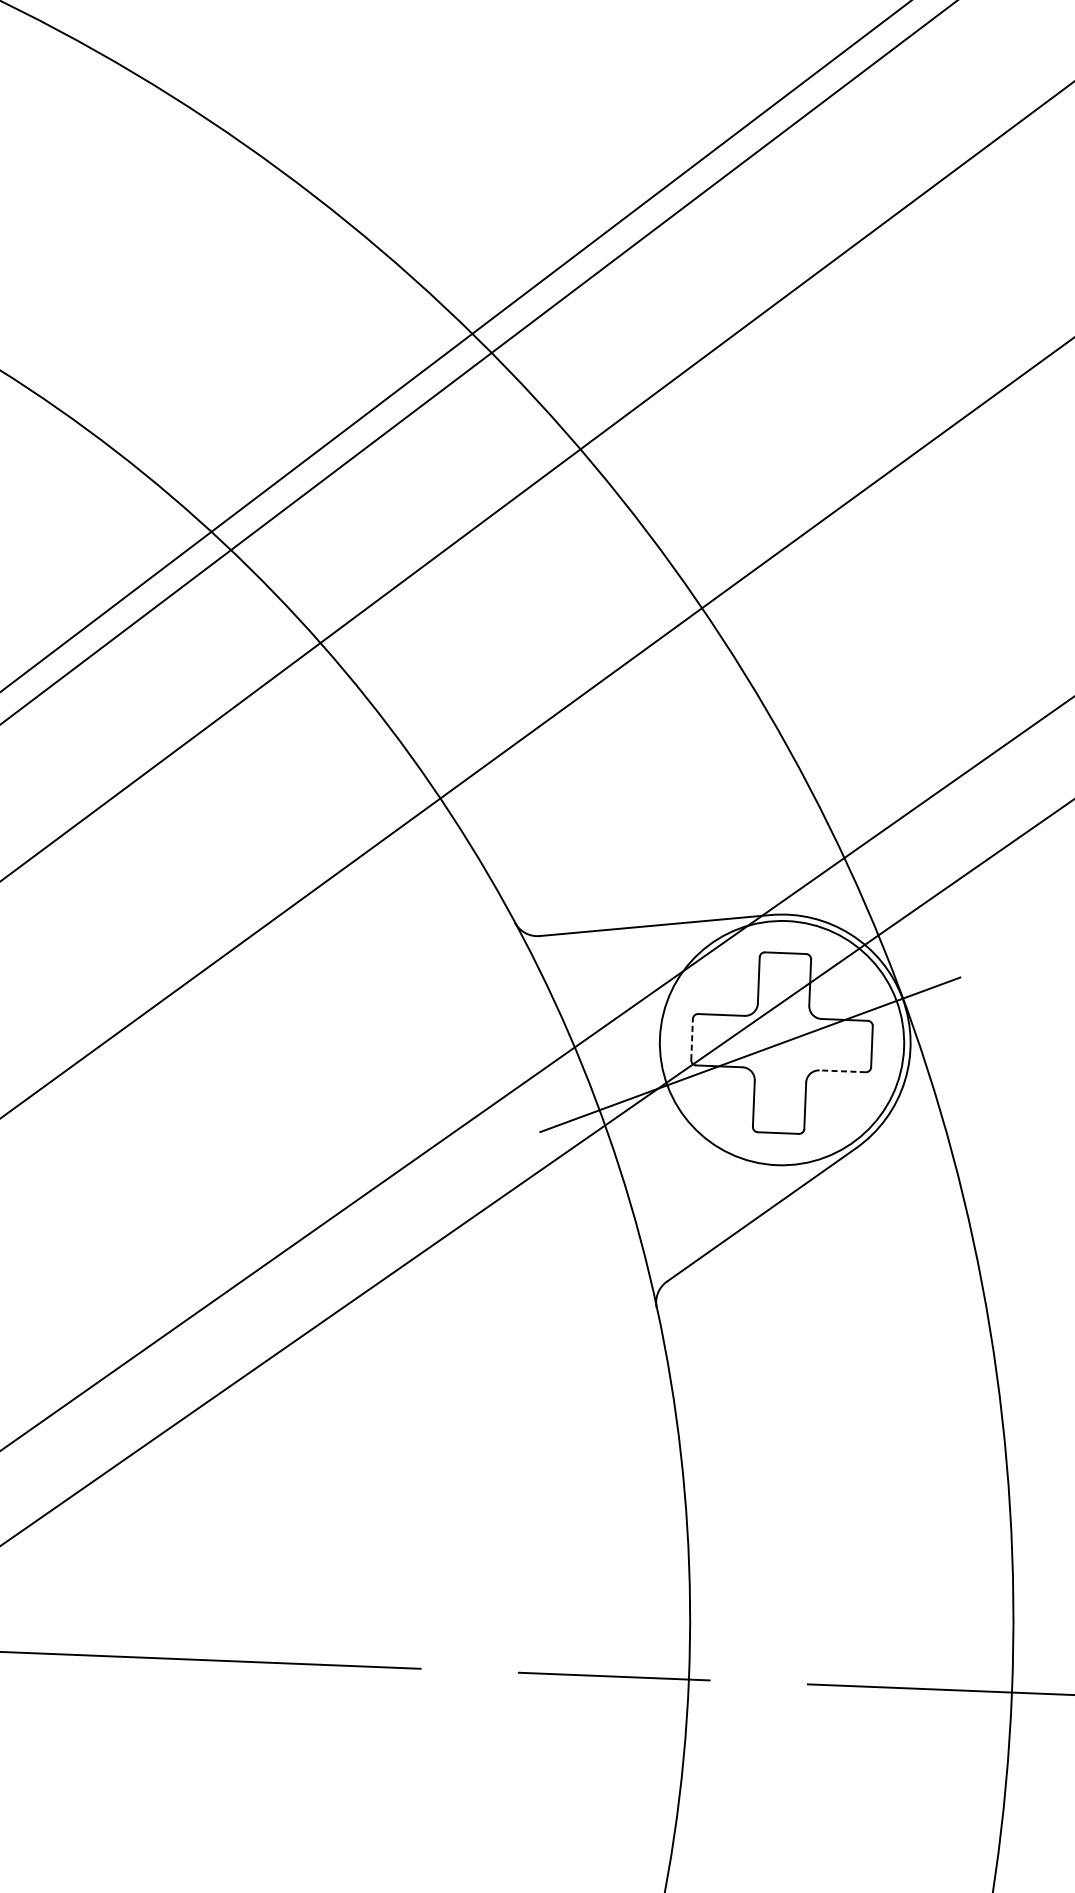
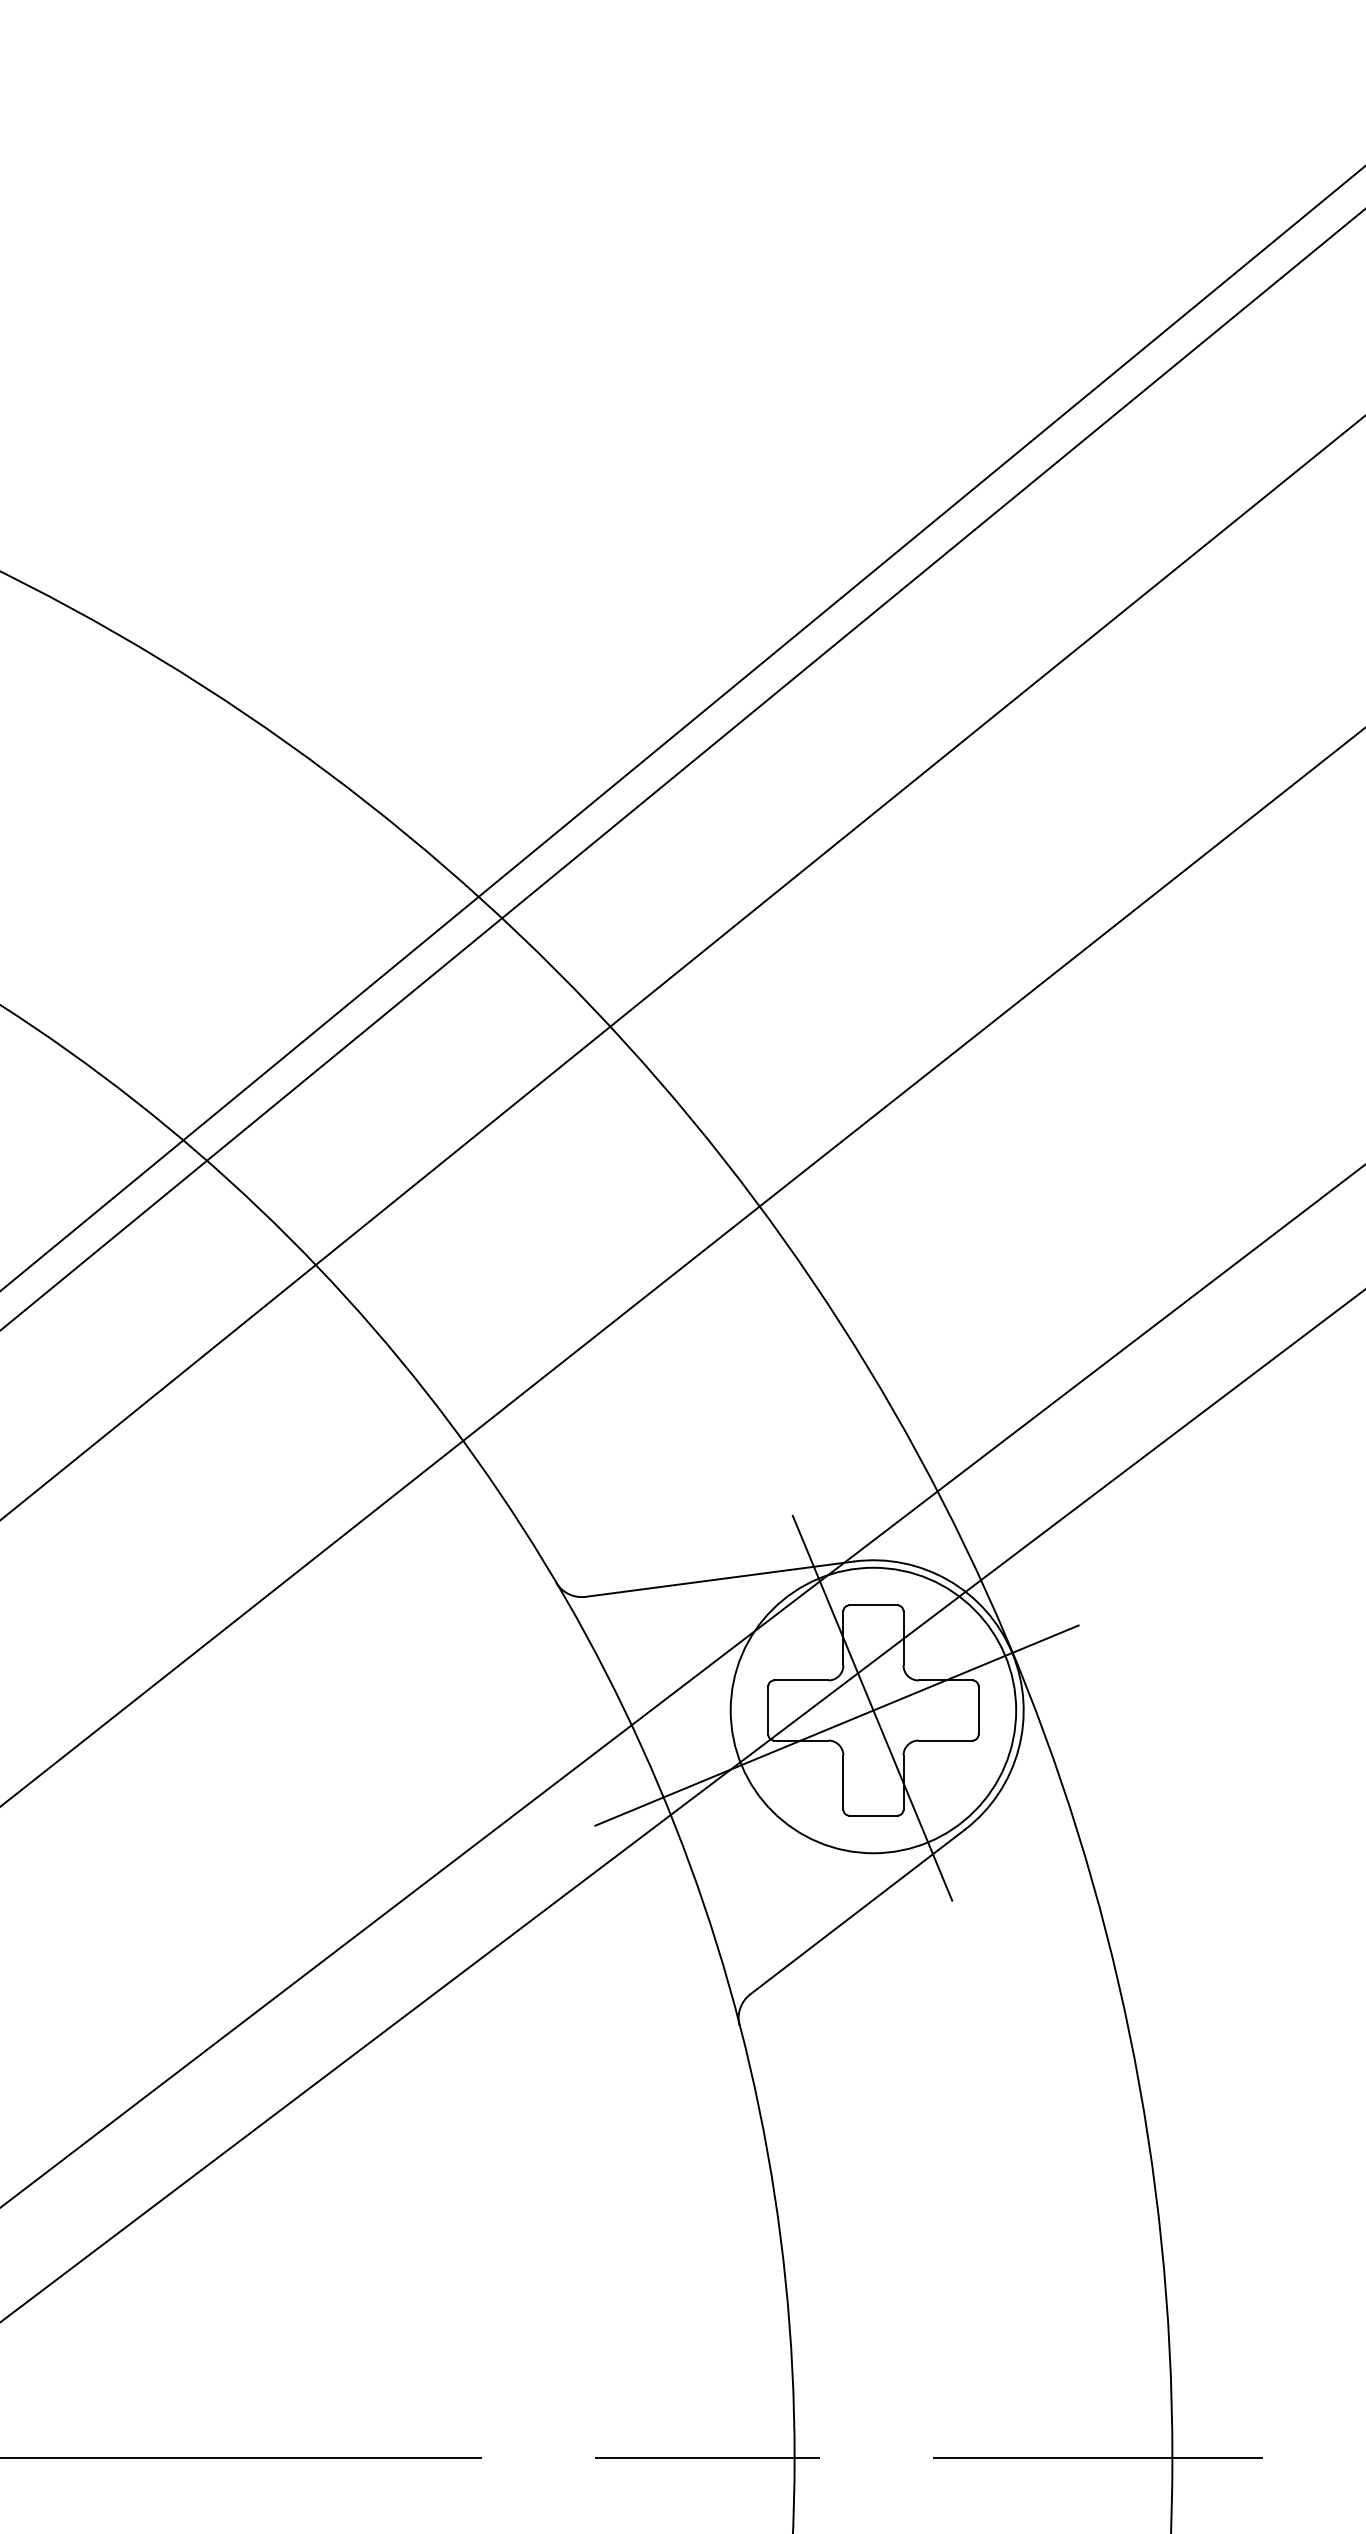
line: (692, 1039) -> (768, 1710), dashed -> solid
line: (781, 1040) -> (872, 1707), added
line: (842, 1071) -> (945, 1740), dashed -> solid

